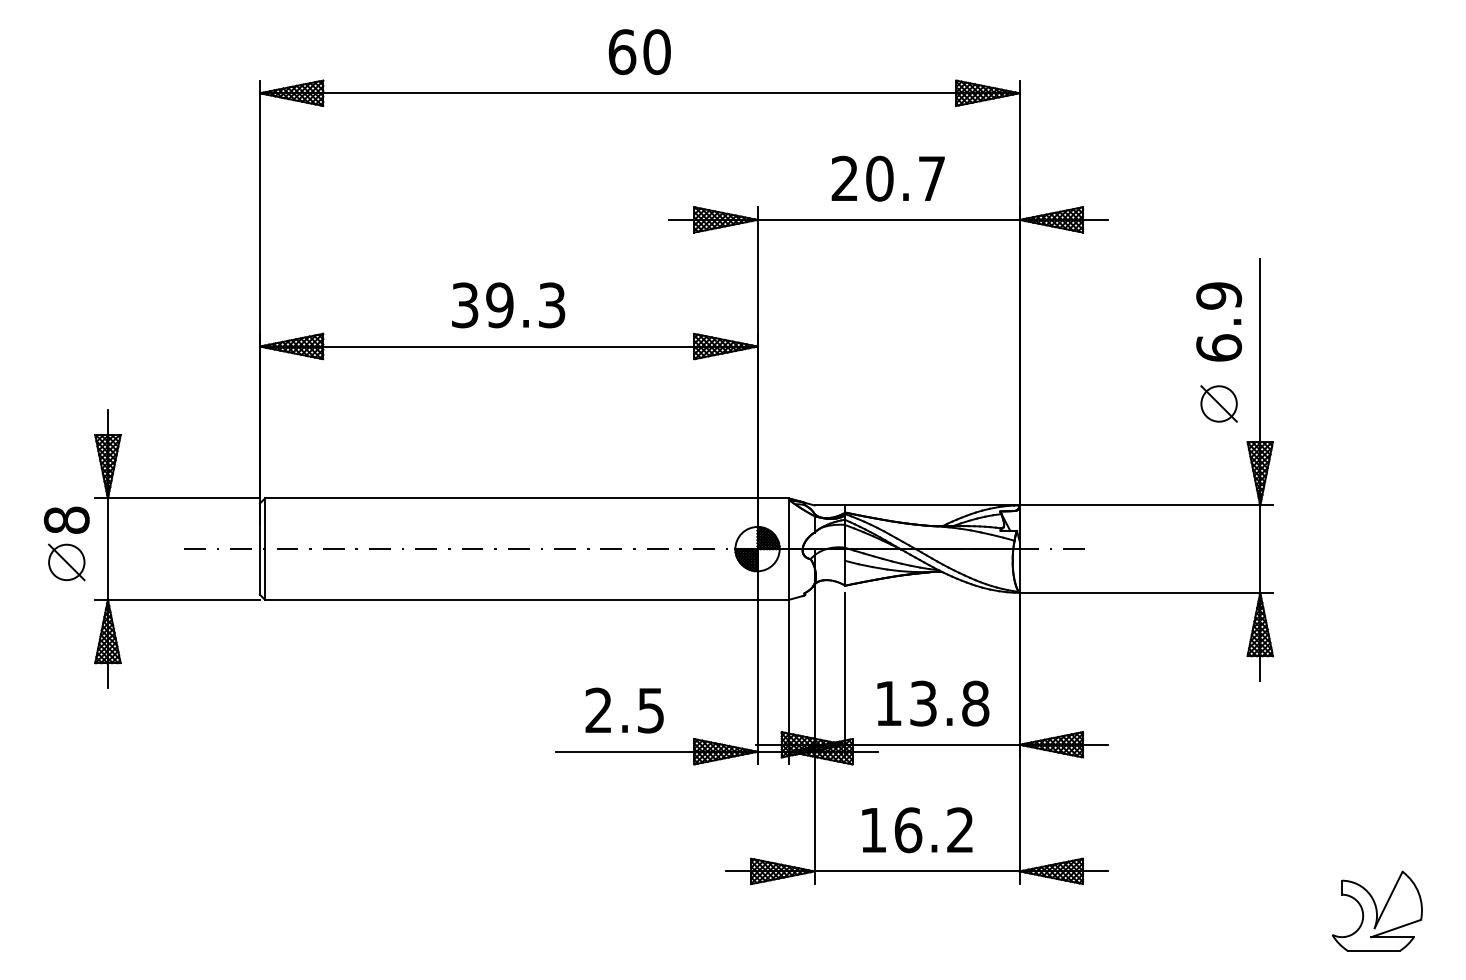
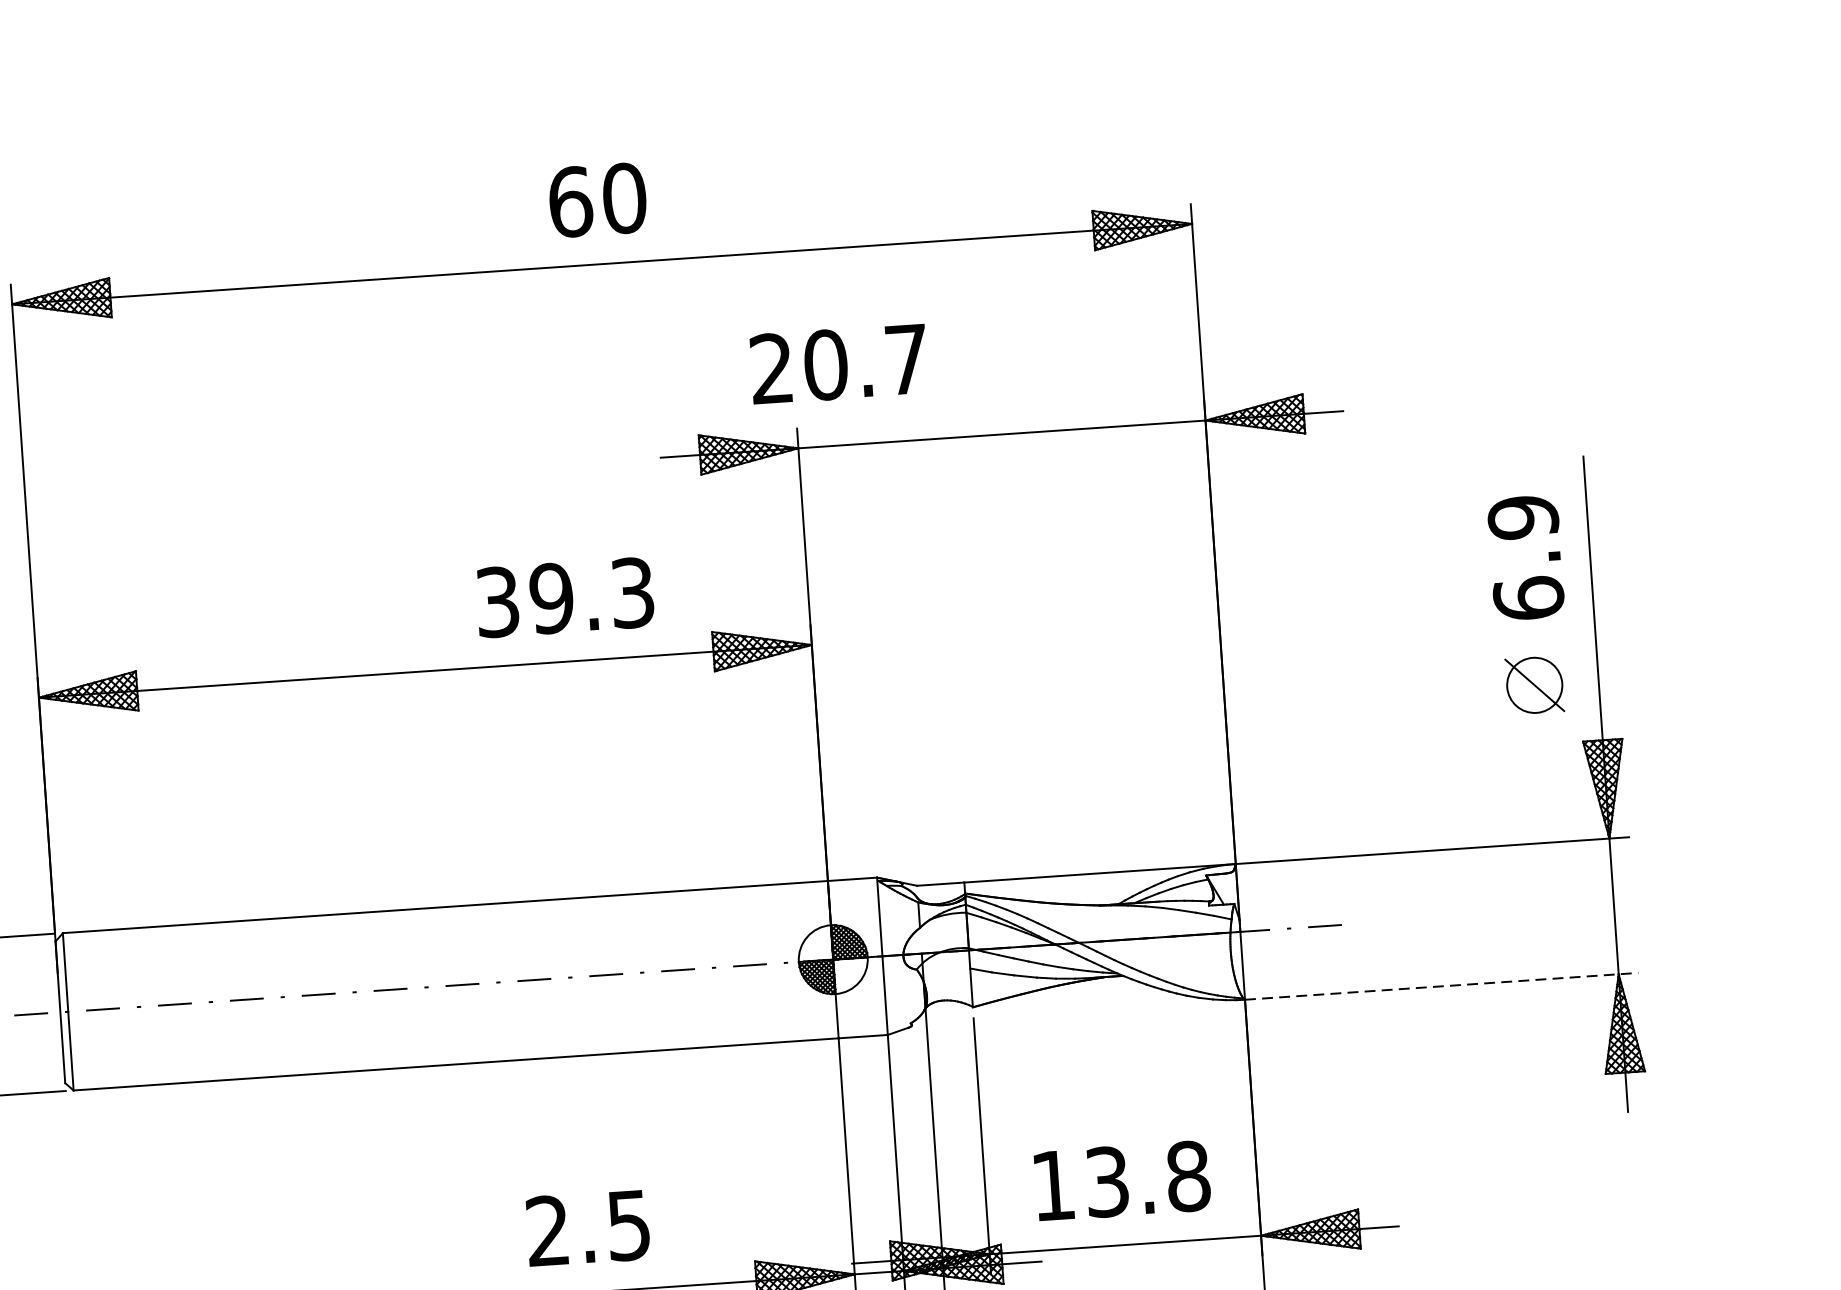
text: (887, 178) -> (837, 363), moved
text: (508, 305) -> (565, 597), moved
line: (1146, 592) -> (1441, 985), solid -> dashed
text: (624, 710) -> (587, 1228), moved

